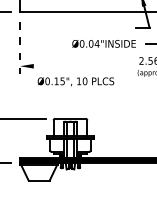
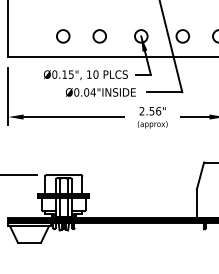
line: (20, 47) -> (8, 96), dashed -> solid
line: (79, 66) -> (73, 117), added
text: (75, 82) -> (85, 75), moved

